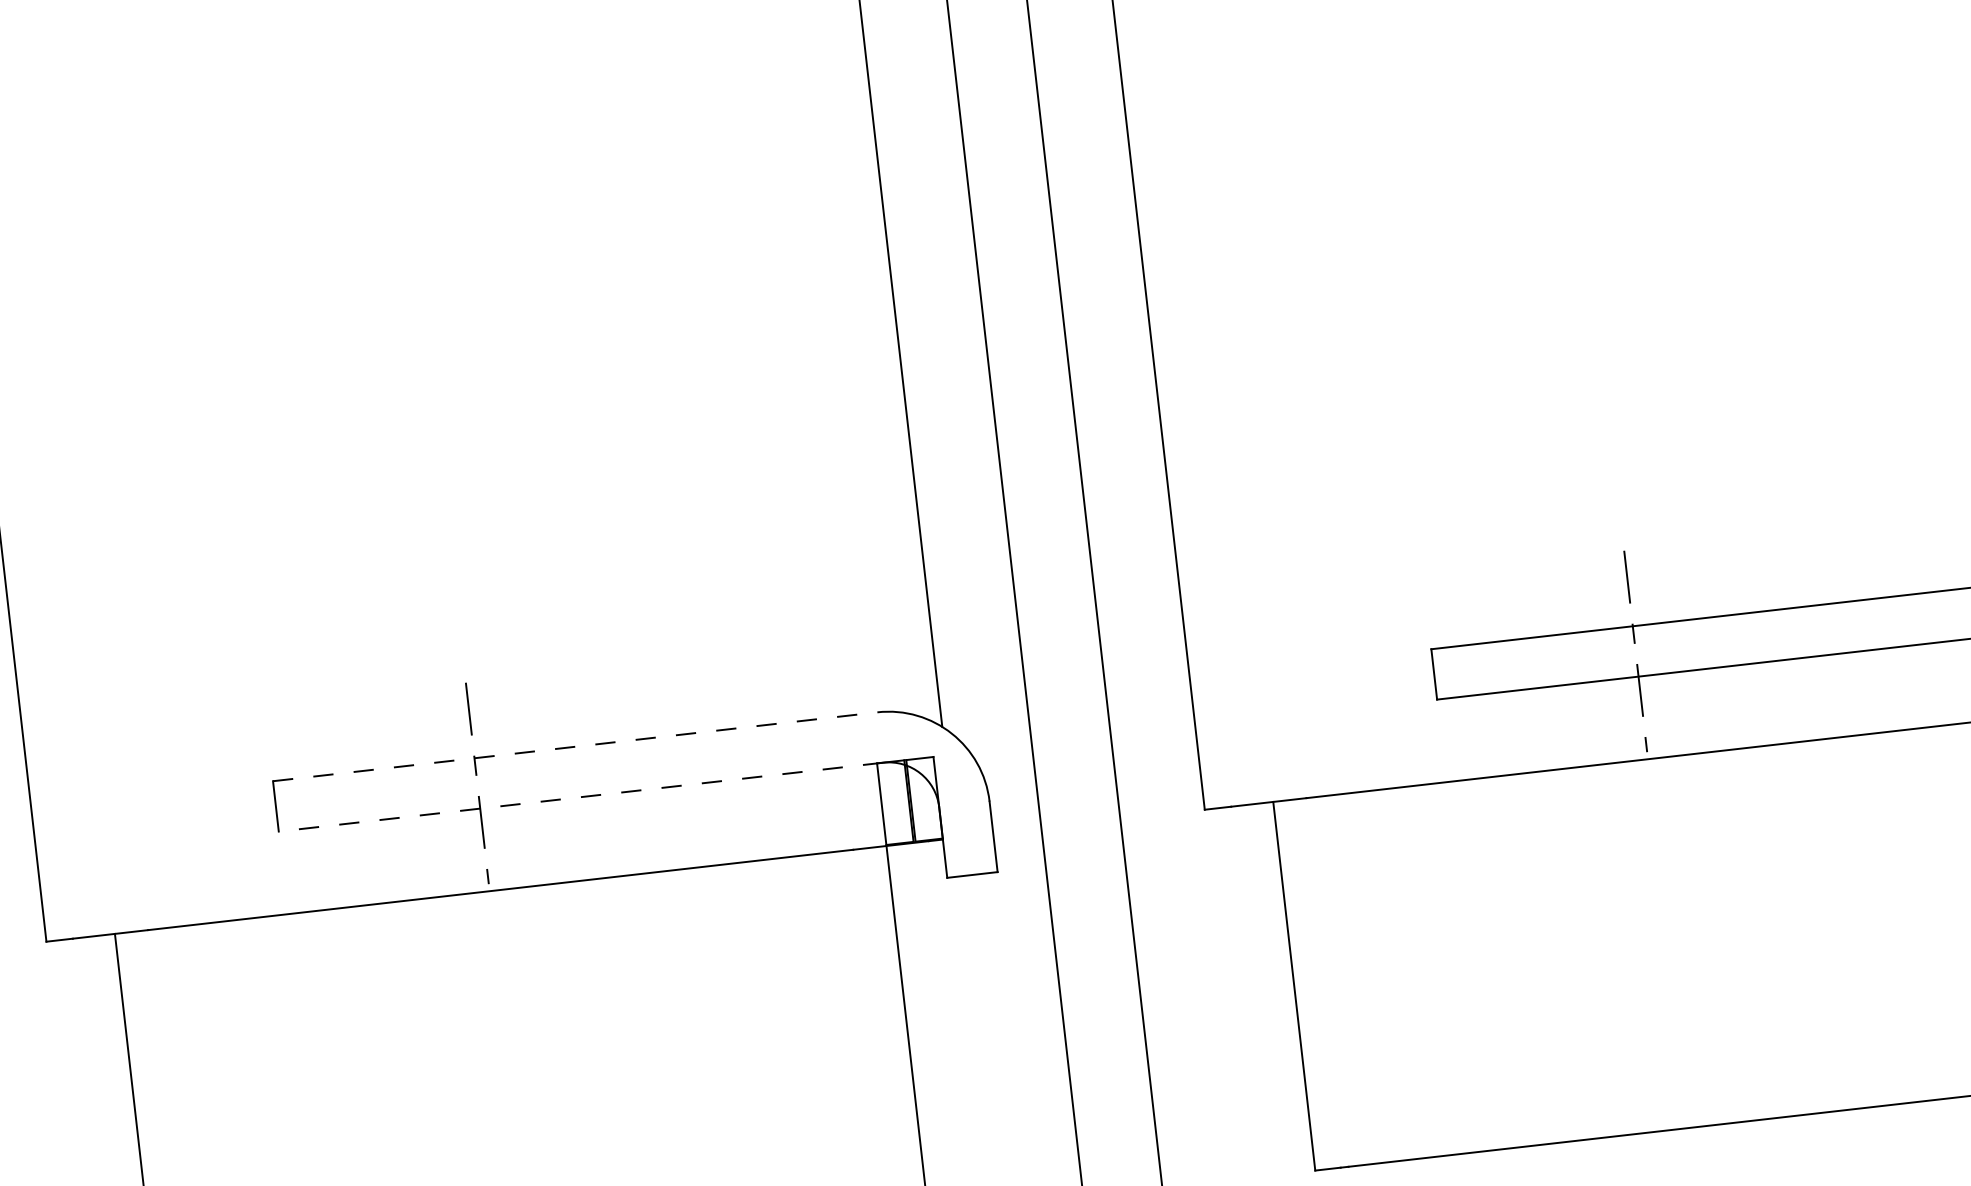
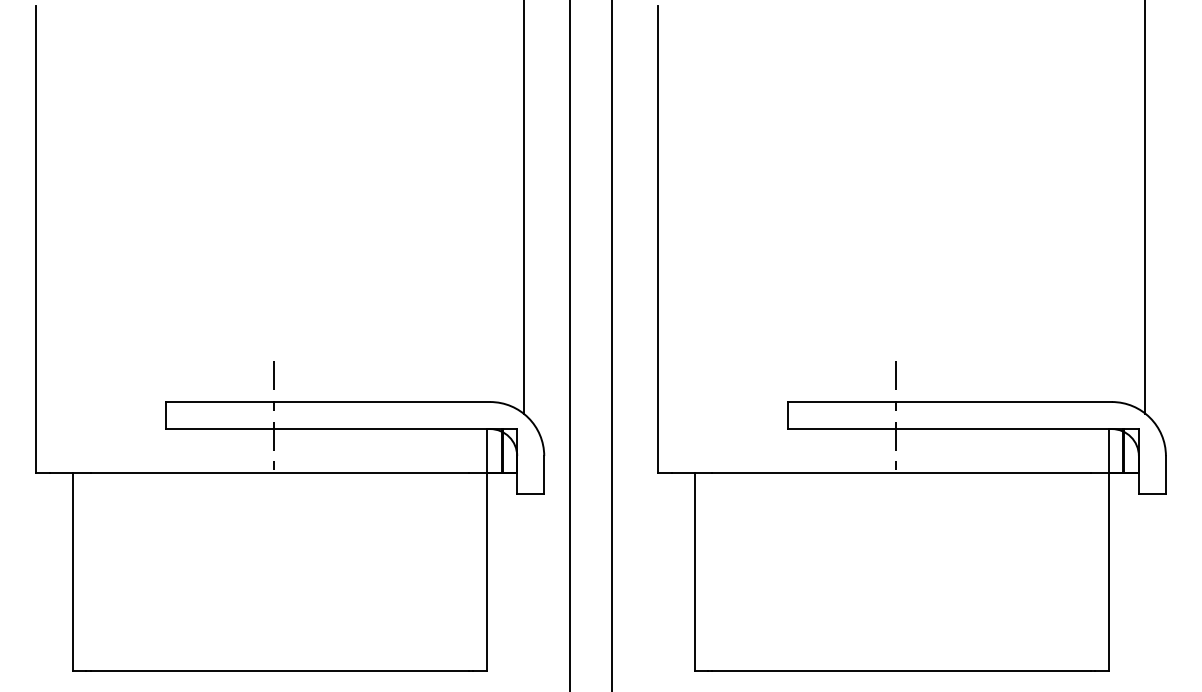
line: (576, 747) -> (328, 402), dashed -> solid
line: (580, 798) -> (327, 429), dashed -> solid

